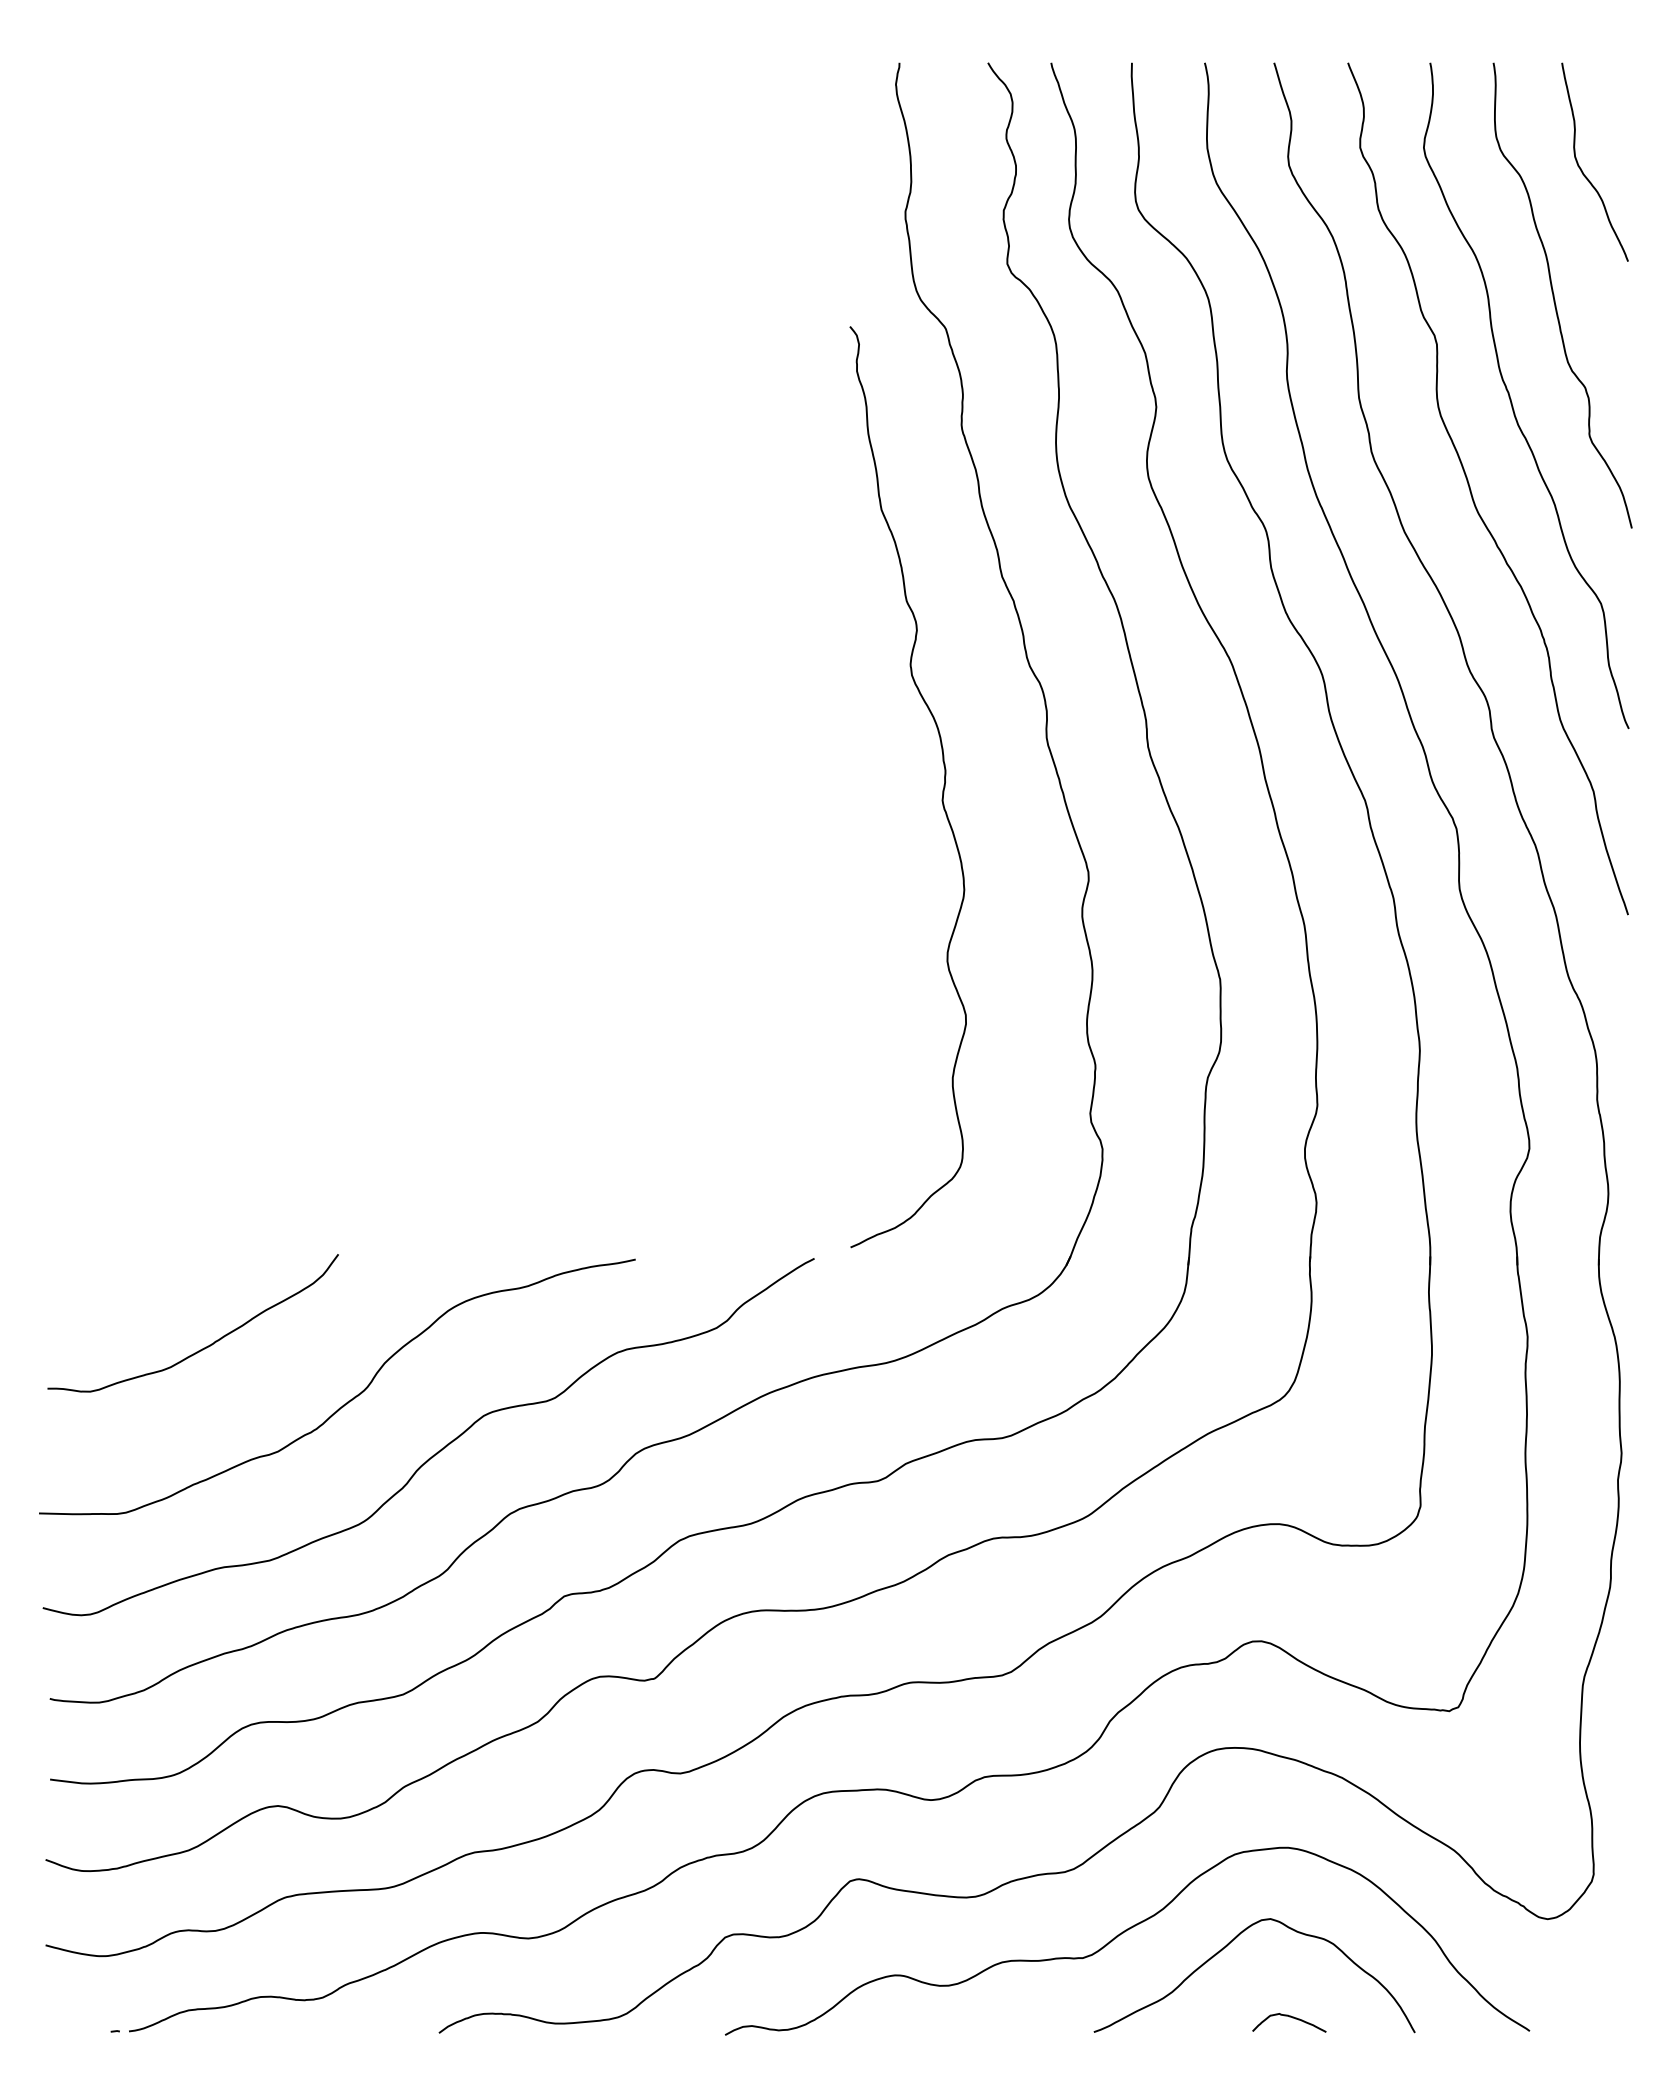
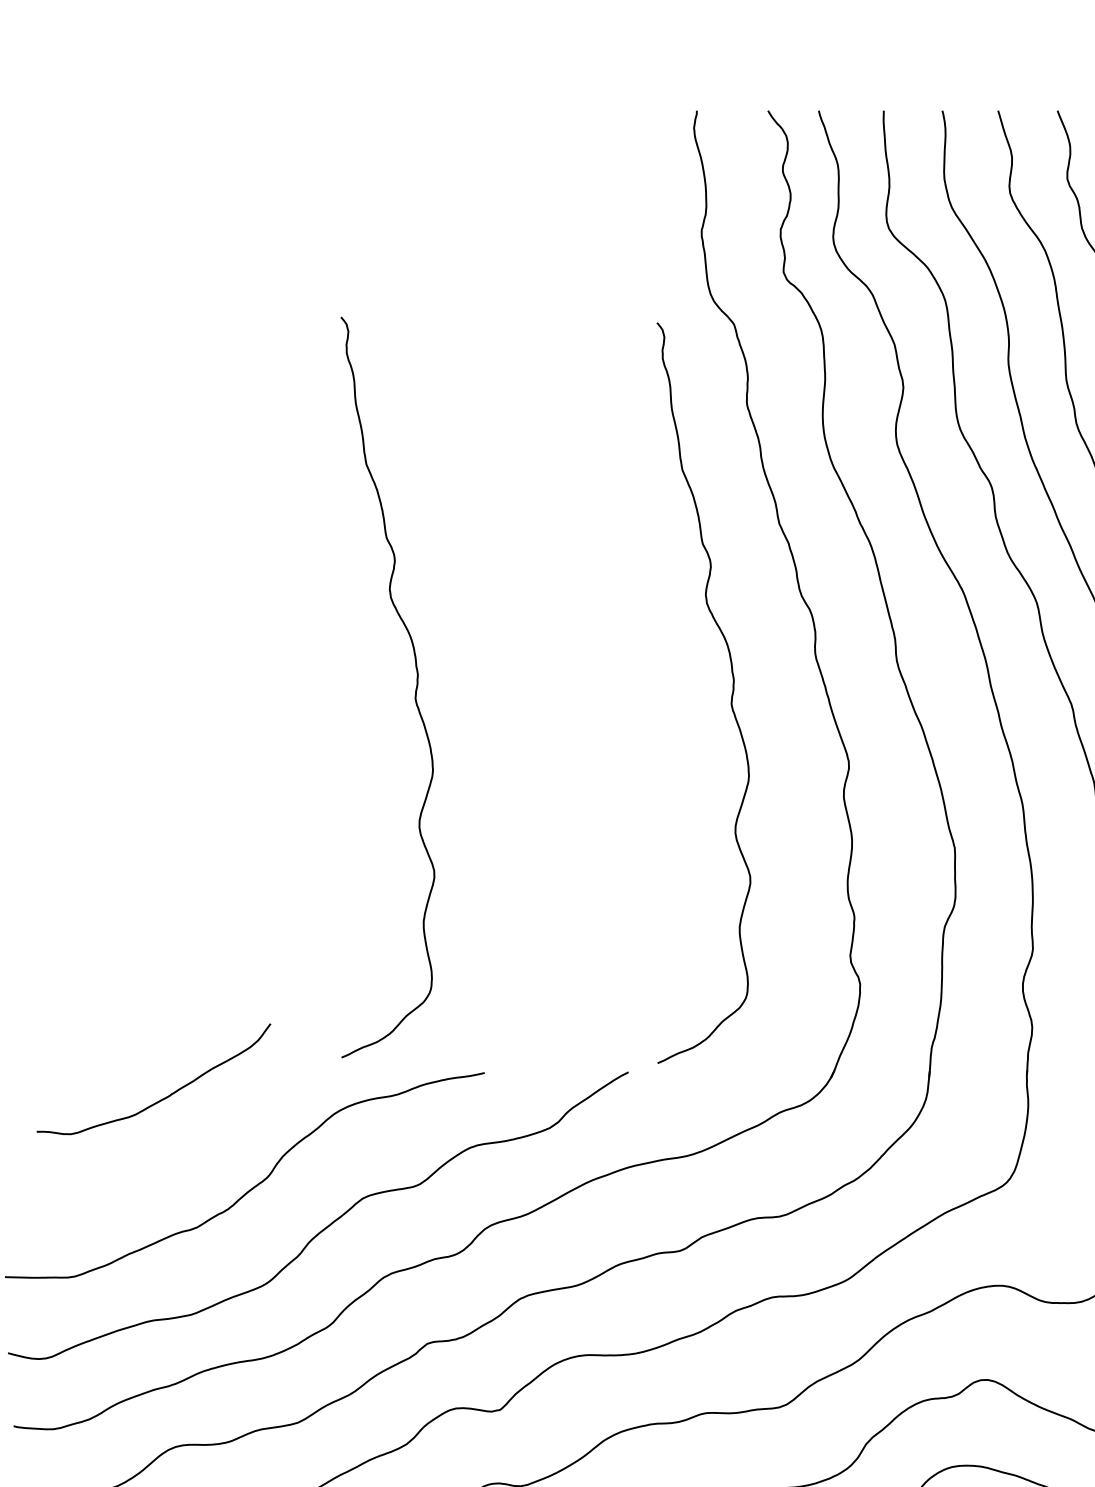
curve: (549, 782) -> (415, 689), added
curve: (204, 1347) -> (162, 1098), moved

